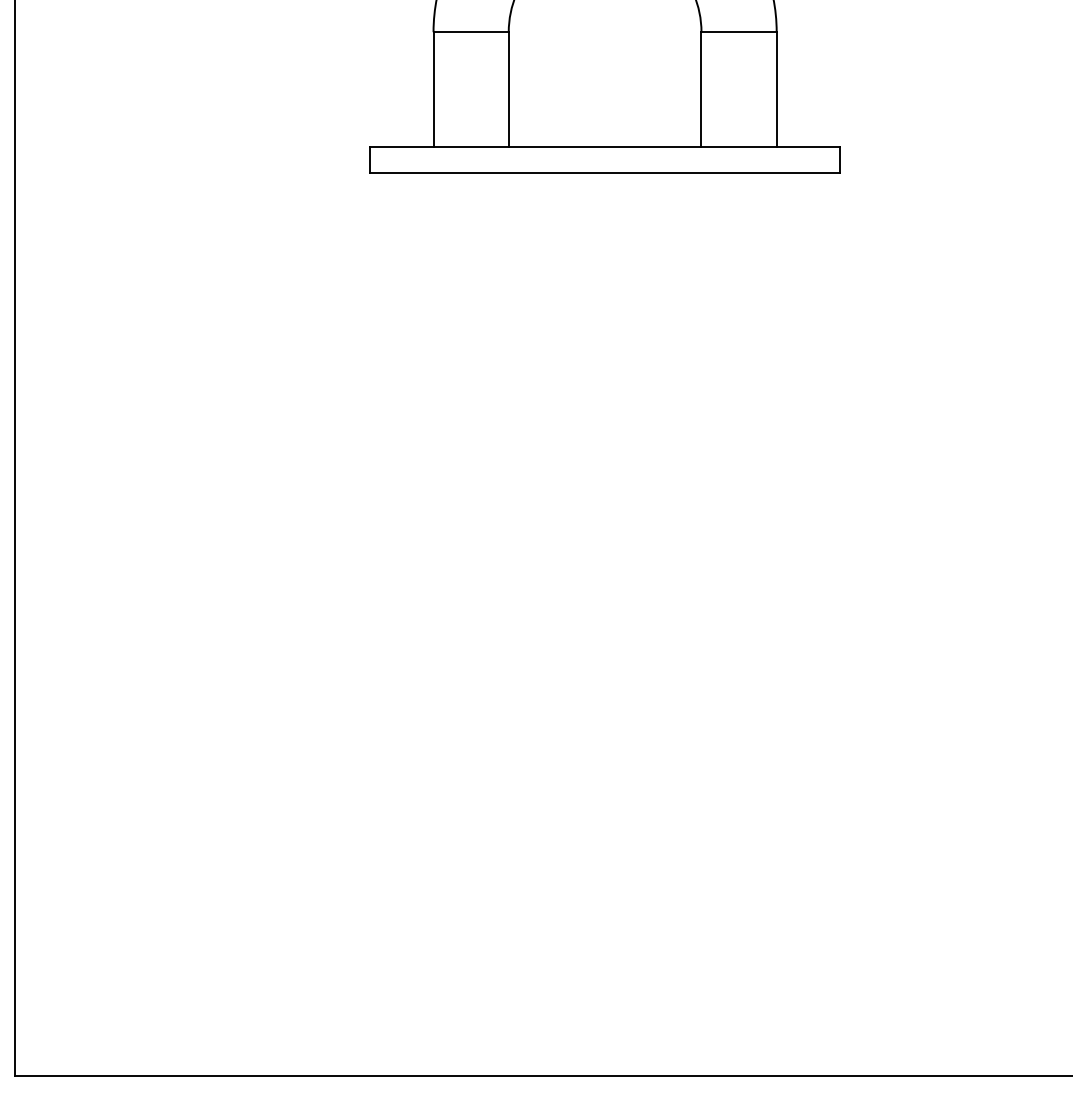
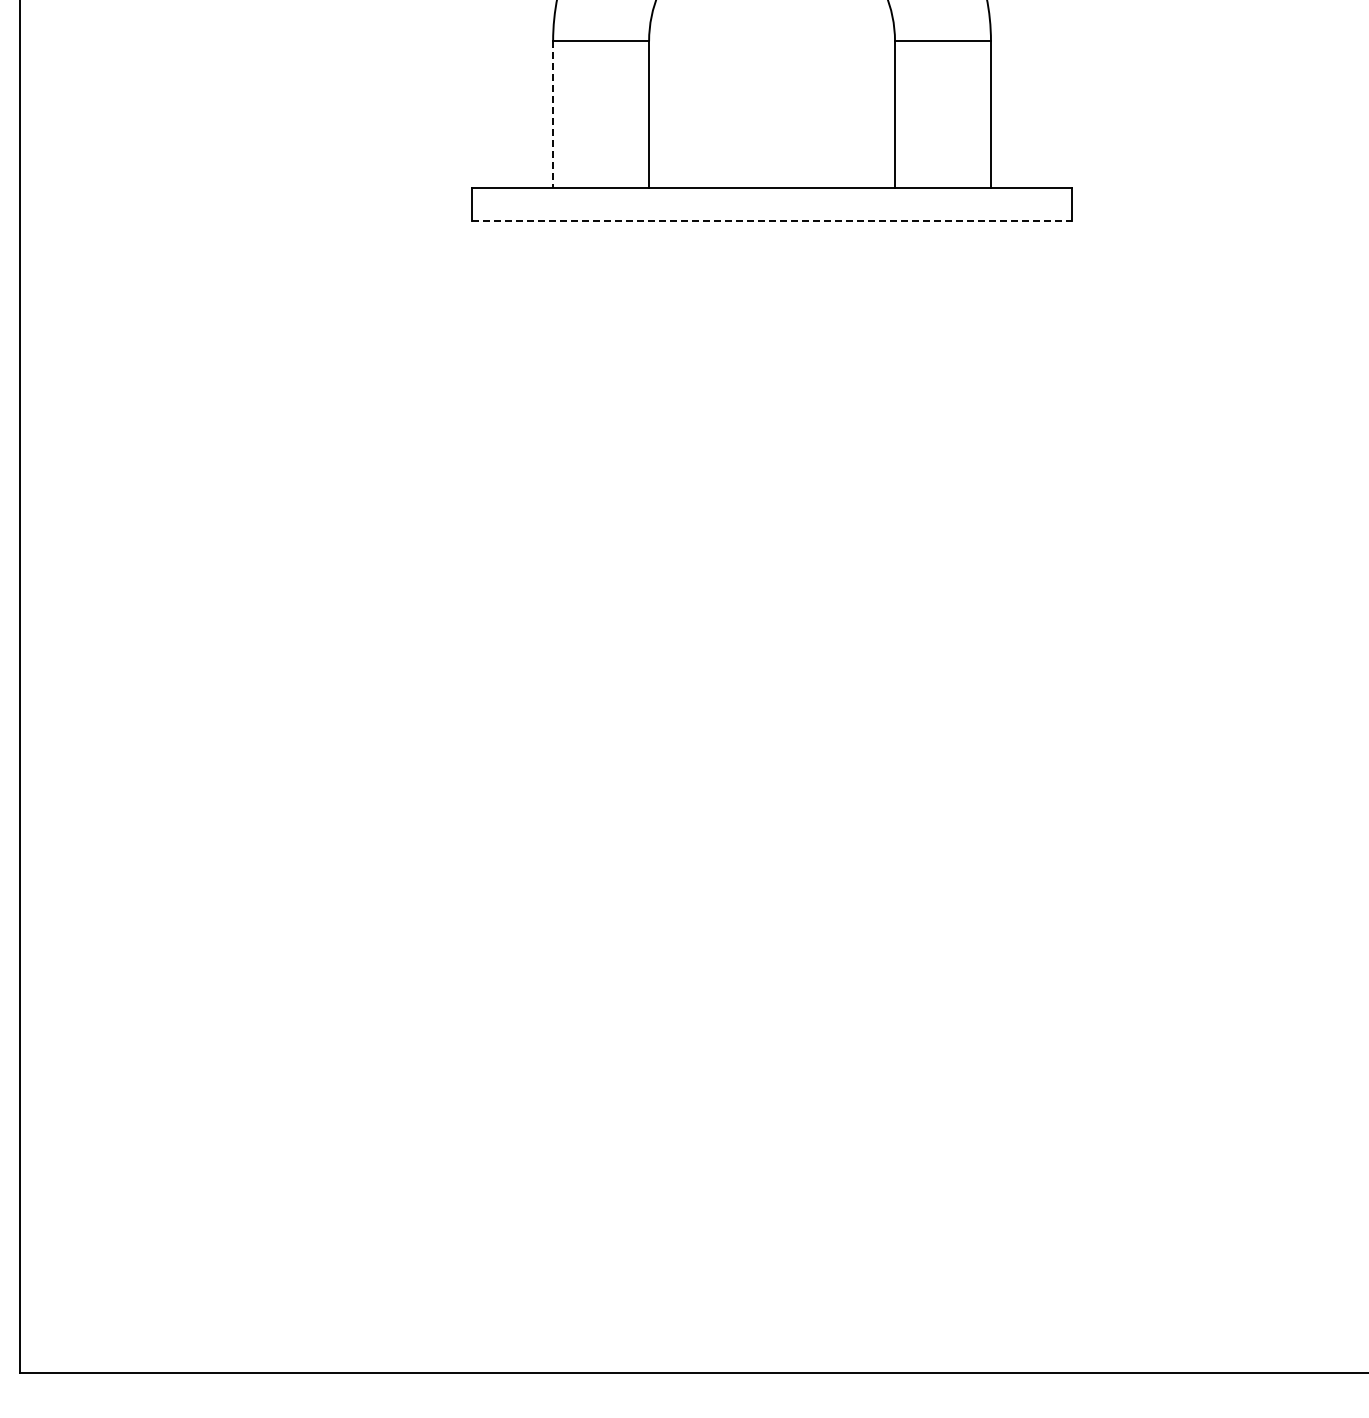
line: (433, 90) -> (553, 115), solid -> dashed
line: (605, 172) -> (772, 220), solid -> dashed

